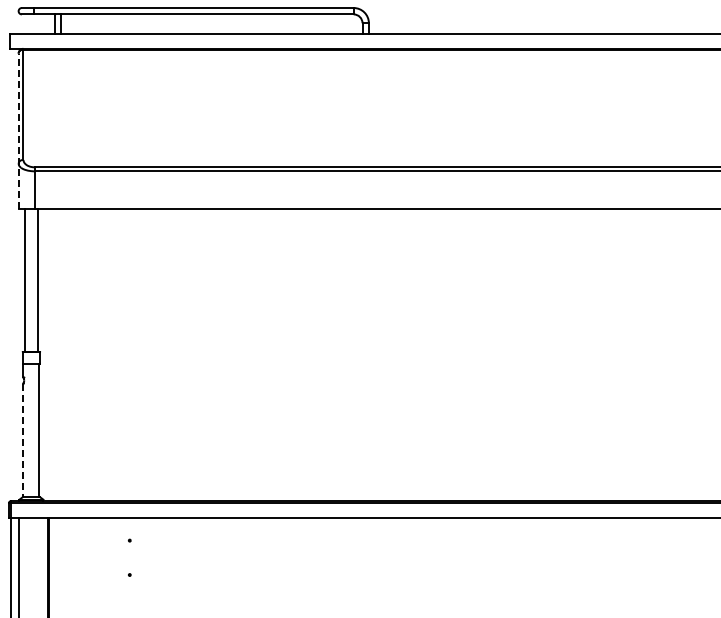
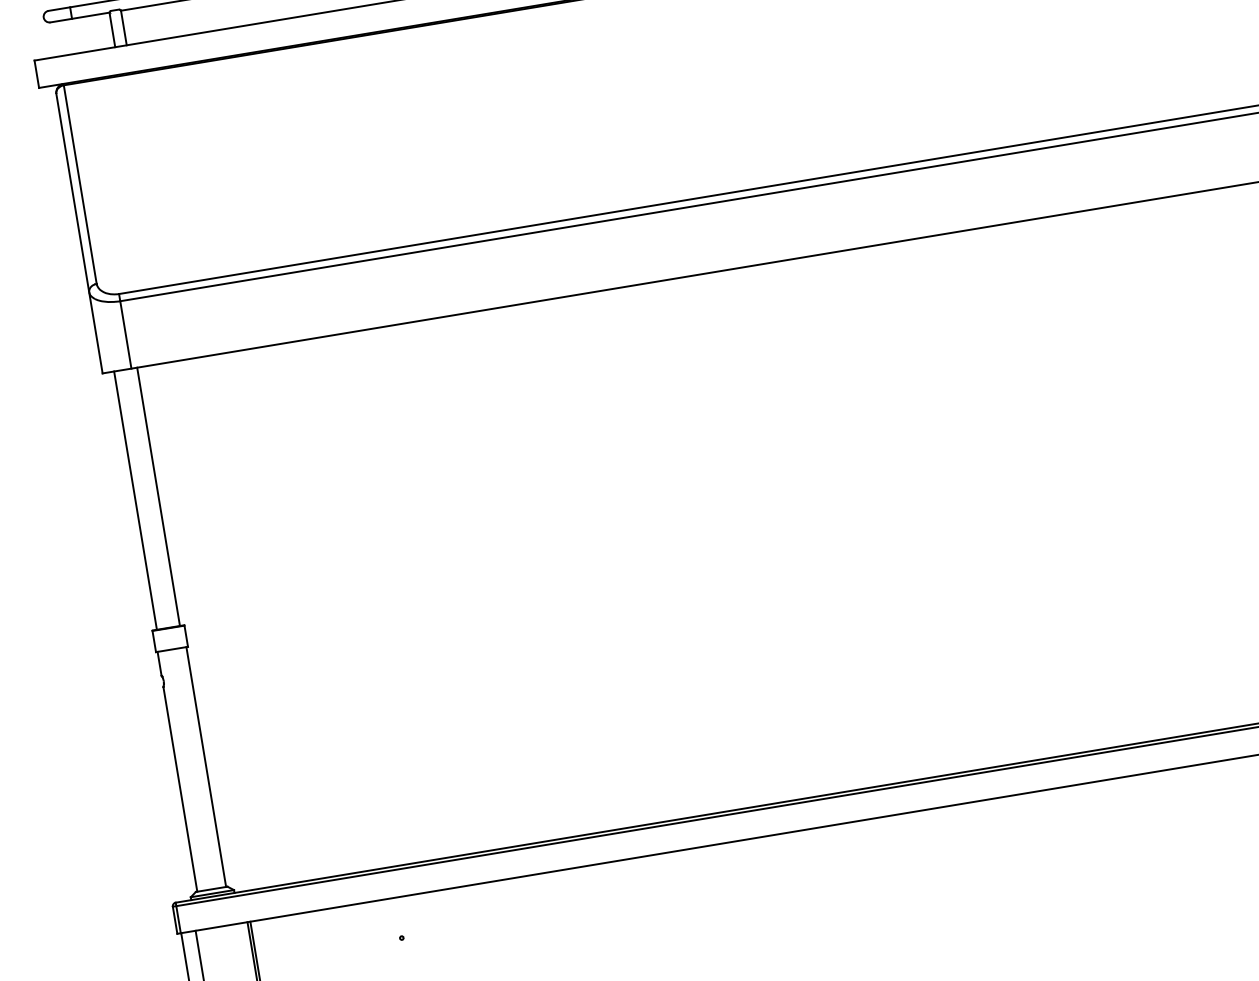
line: (18, 131) -> (79, 234), dashed -> solid
line: (23, 440) -> (180, 789), dashed -> solid

